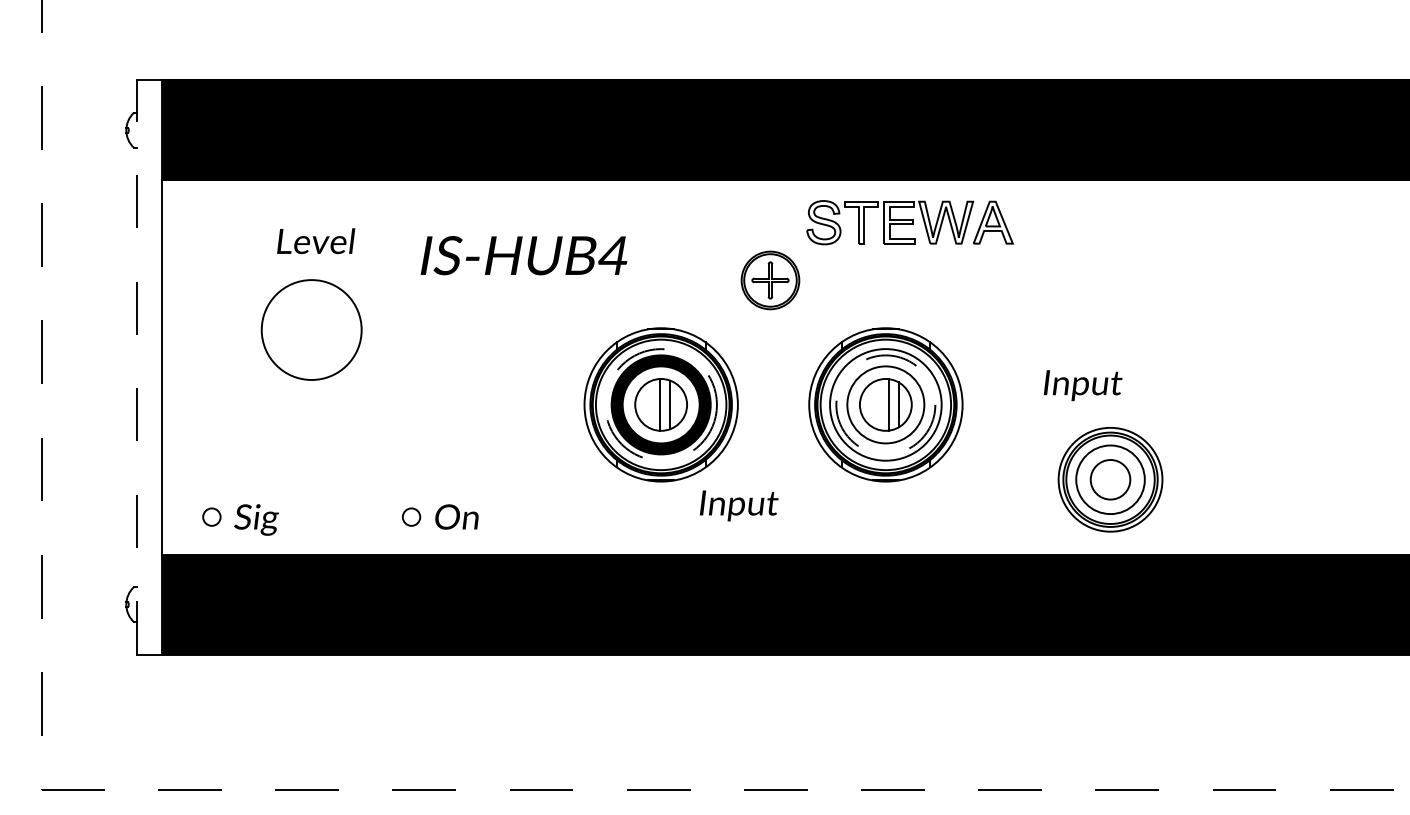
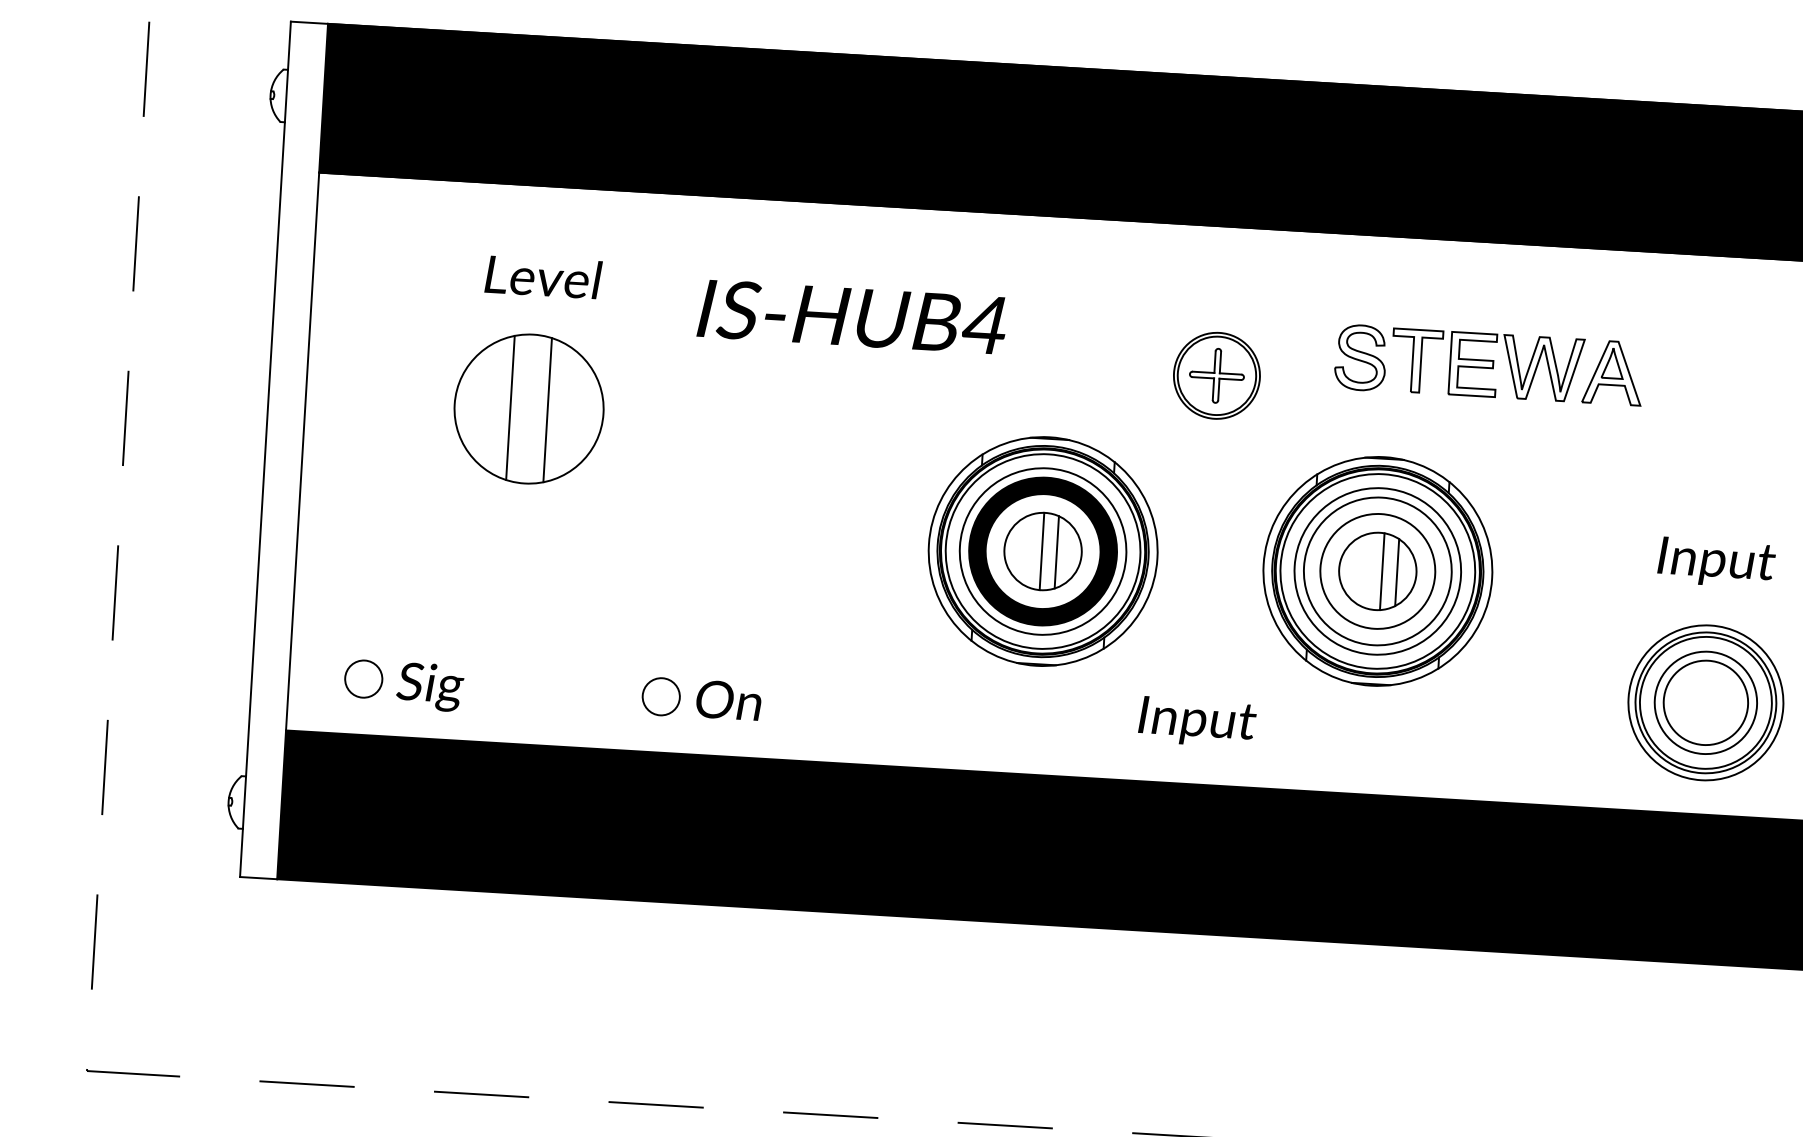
part: (909, 222) -> (1488, 365), moved
line: (299, 329) -> (510, 407), added
line: (324, 329) -> (548, 409), added
line: (136, 366) -> (264, 447), dashed -> solid
text: (1082, 385) -> (1715, 562), moved
circle: (660, 404) -> (1042, 550), dashed -> solid
circle: (885, 404) -> (1377, 570), dashed -> solid
circle: (1110, 479) -> (1705, 702), size x1.43
text: (739, 505) -> (1197, 721), moved
circle: (211, 516) -> (363, 677), size x1.43
circle: (411, 516) -> (661, 695), size x1.43

